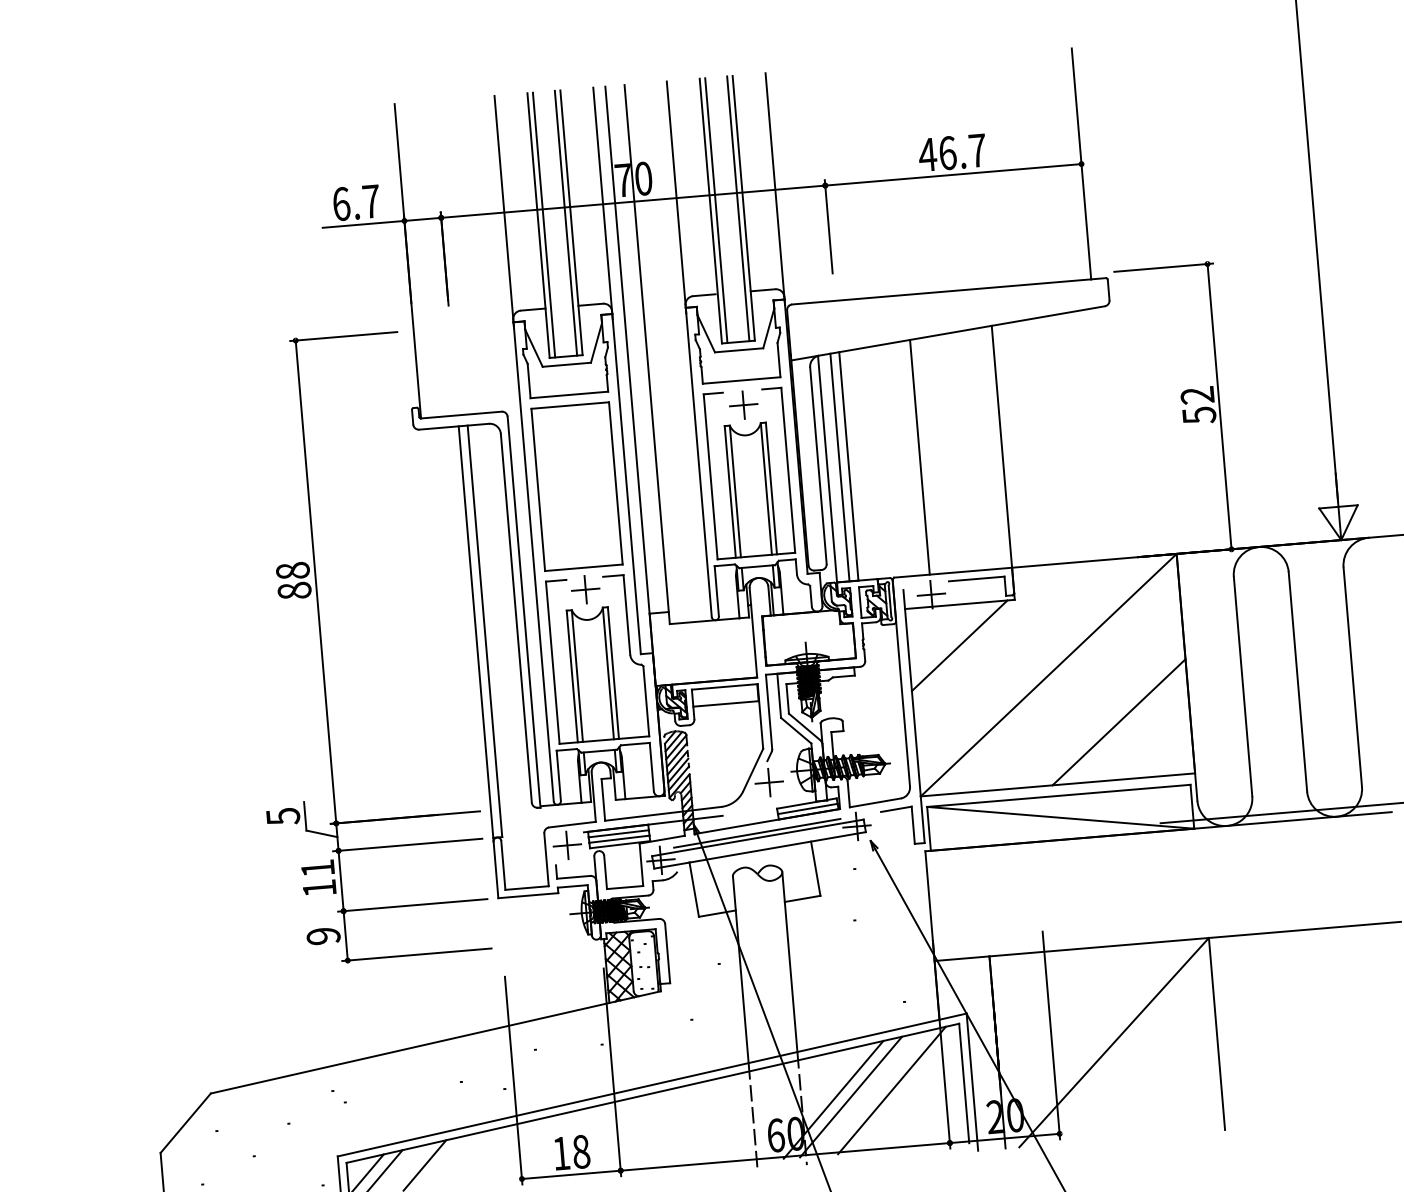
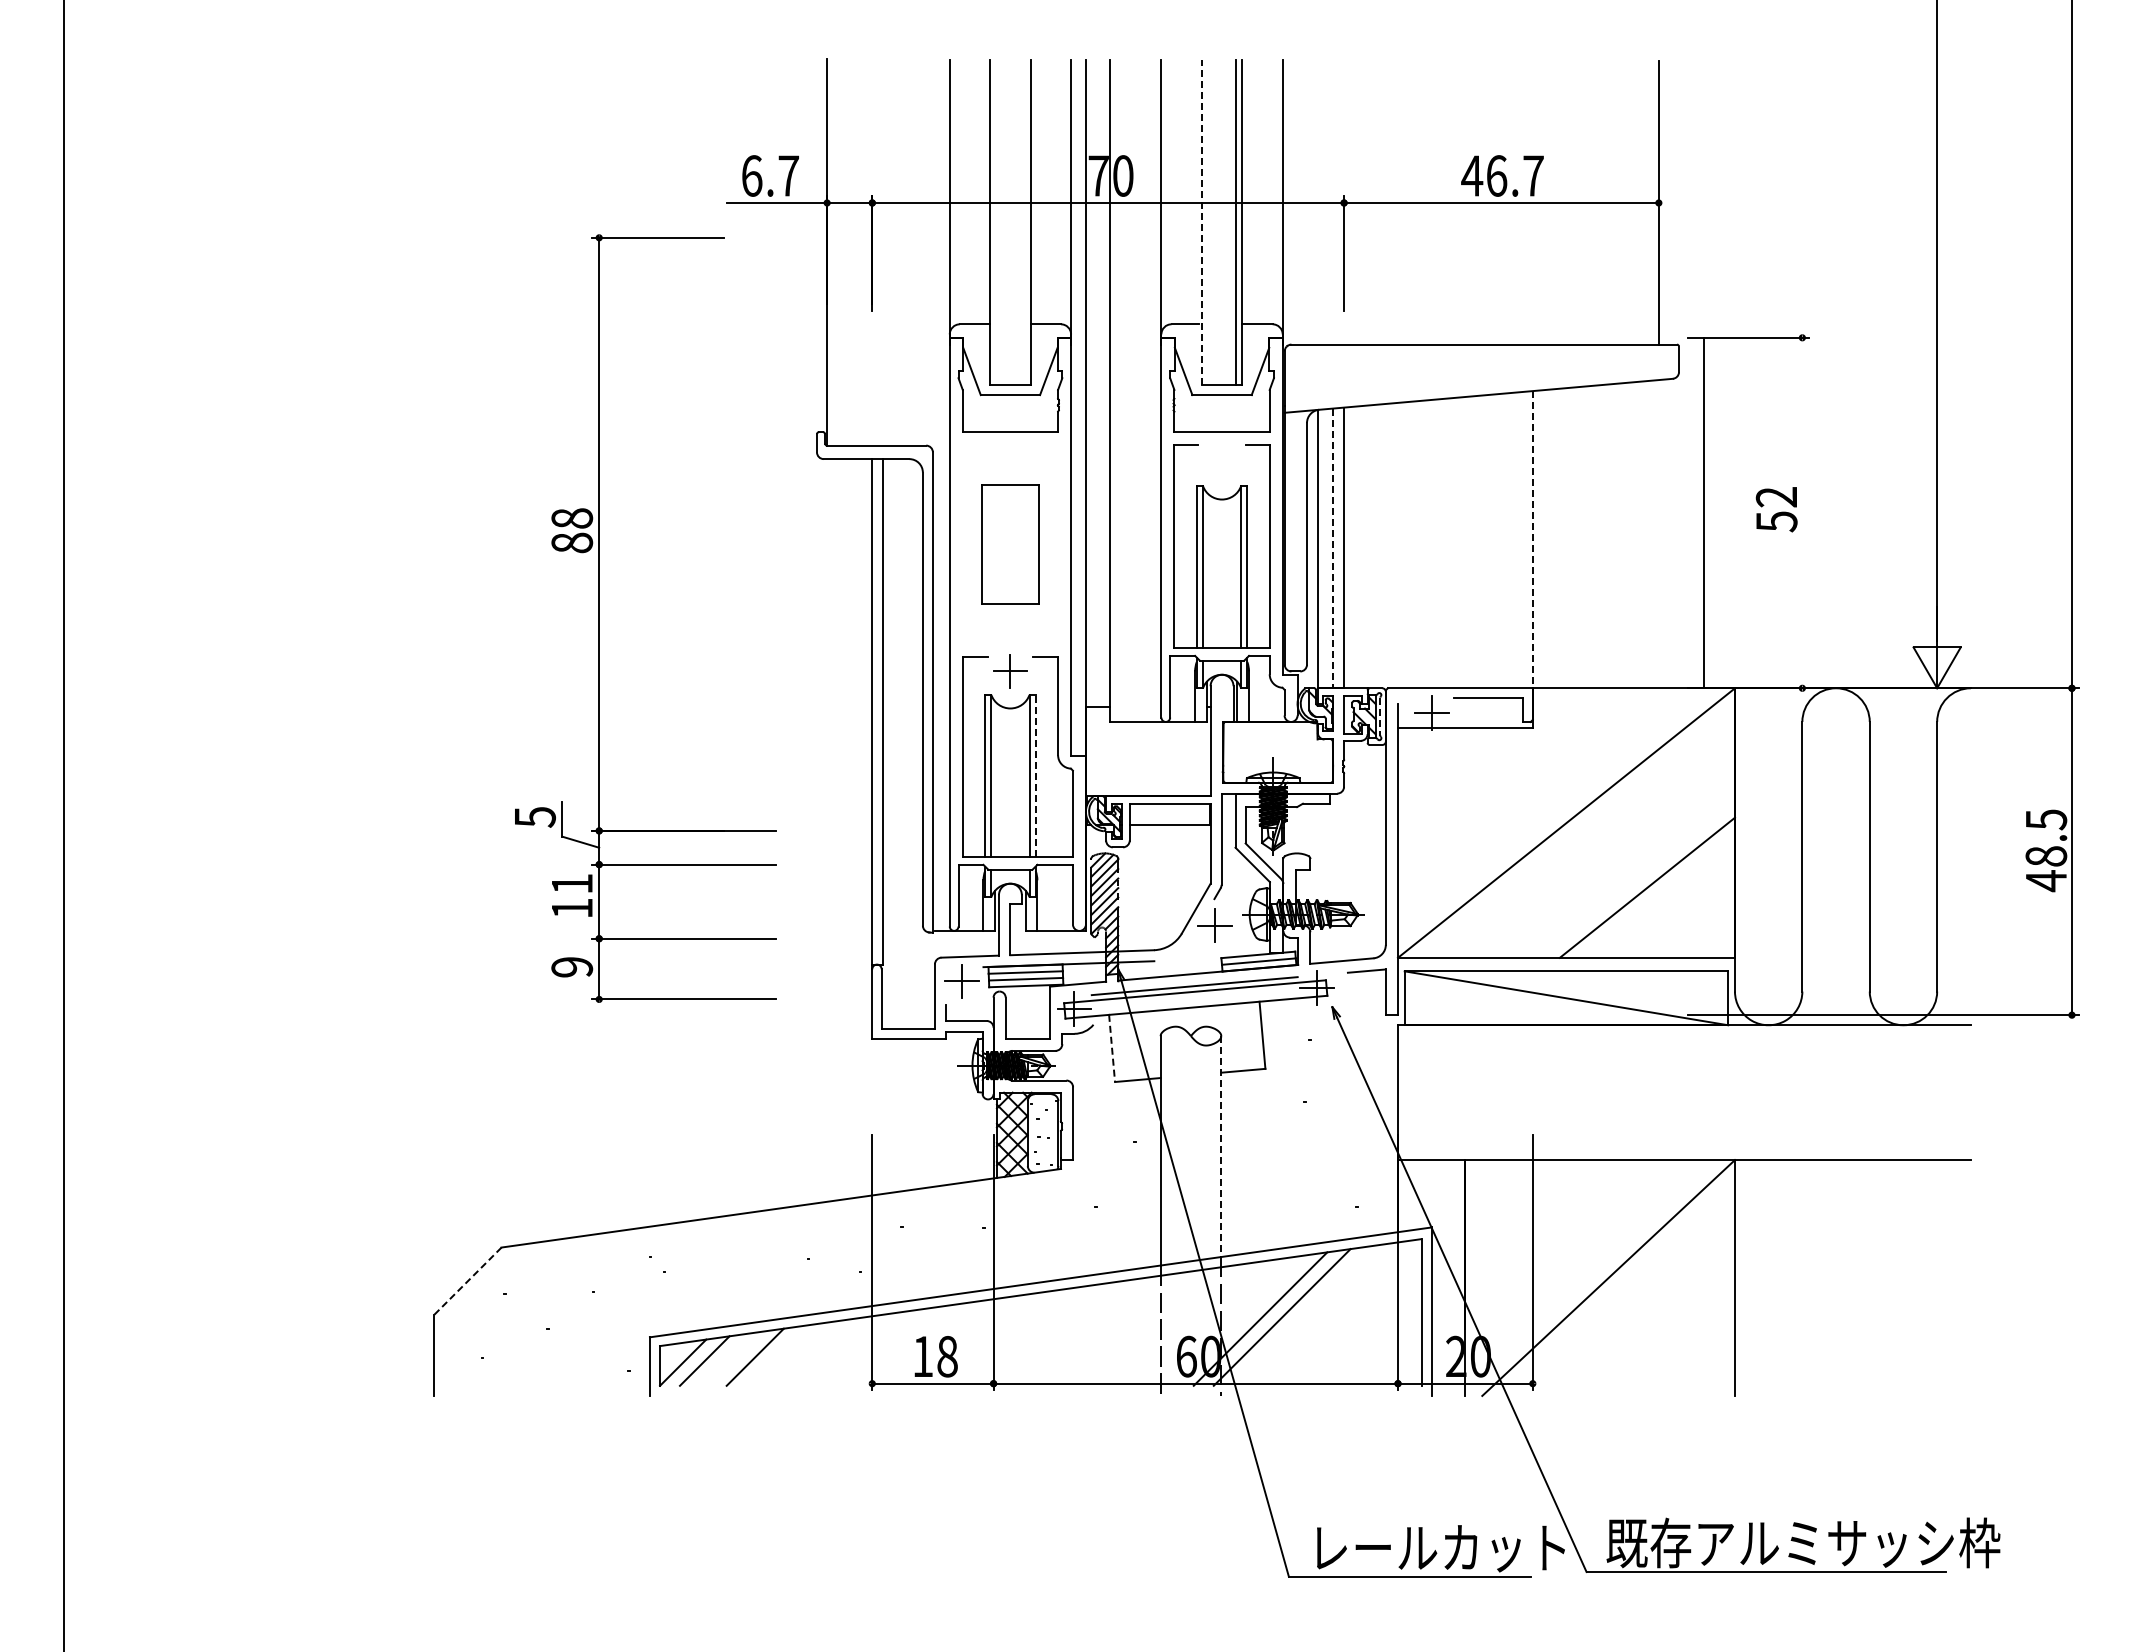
line: (716, 209) -> (1208, 221), removed
line: (710, 211) -> (1201, 222), solid -> dashed
line: (565, 222) -> (1023, 221), removed
line: (543, 224) -> (996, 221), removed
part: (743, 405) -> (1221, 462), removed
line: (1219, 406) -> (1704, 512), moved
line: (1001, 447) -> (1532, 540), solid -> dashed
line: (919, 456) -> (1431, 543), removed
line: (840, 467) -> (1333, 548), solid -> dashed
part: (577, 486) -> (1010, 544), size x0.6
line: (890, 601) -> (1380, 716), solid -> dashed
line: (959, 645) -> (1460, 777), removed
part: (321, 650) -> (599, 618), moved
line: (613, 672) -> (1035, 775), solid -> dashed
line: (694, 889) -> (1112, 1048), solid -> dashed
line: (790, 962) -> (1221, 1147), solid -> dashed
line: (891, 1090) -> (1332, 1313), removed
line: (185, 1123) -> (467, 1281), solid -> dashed

